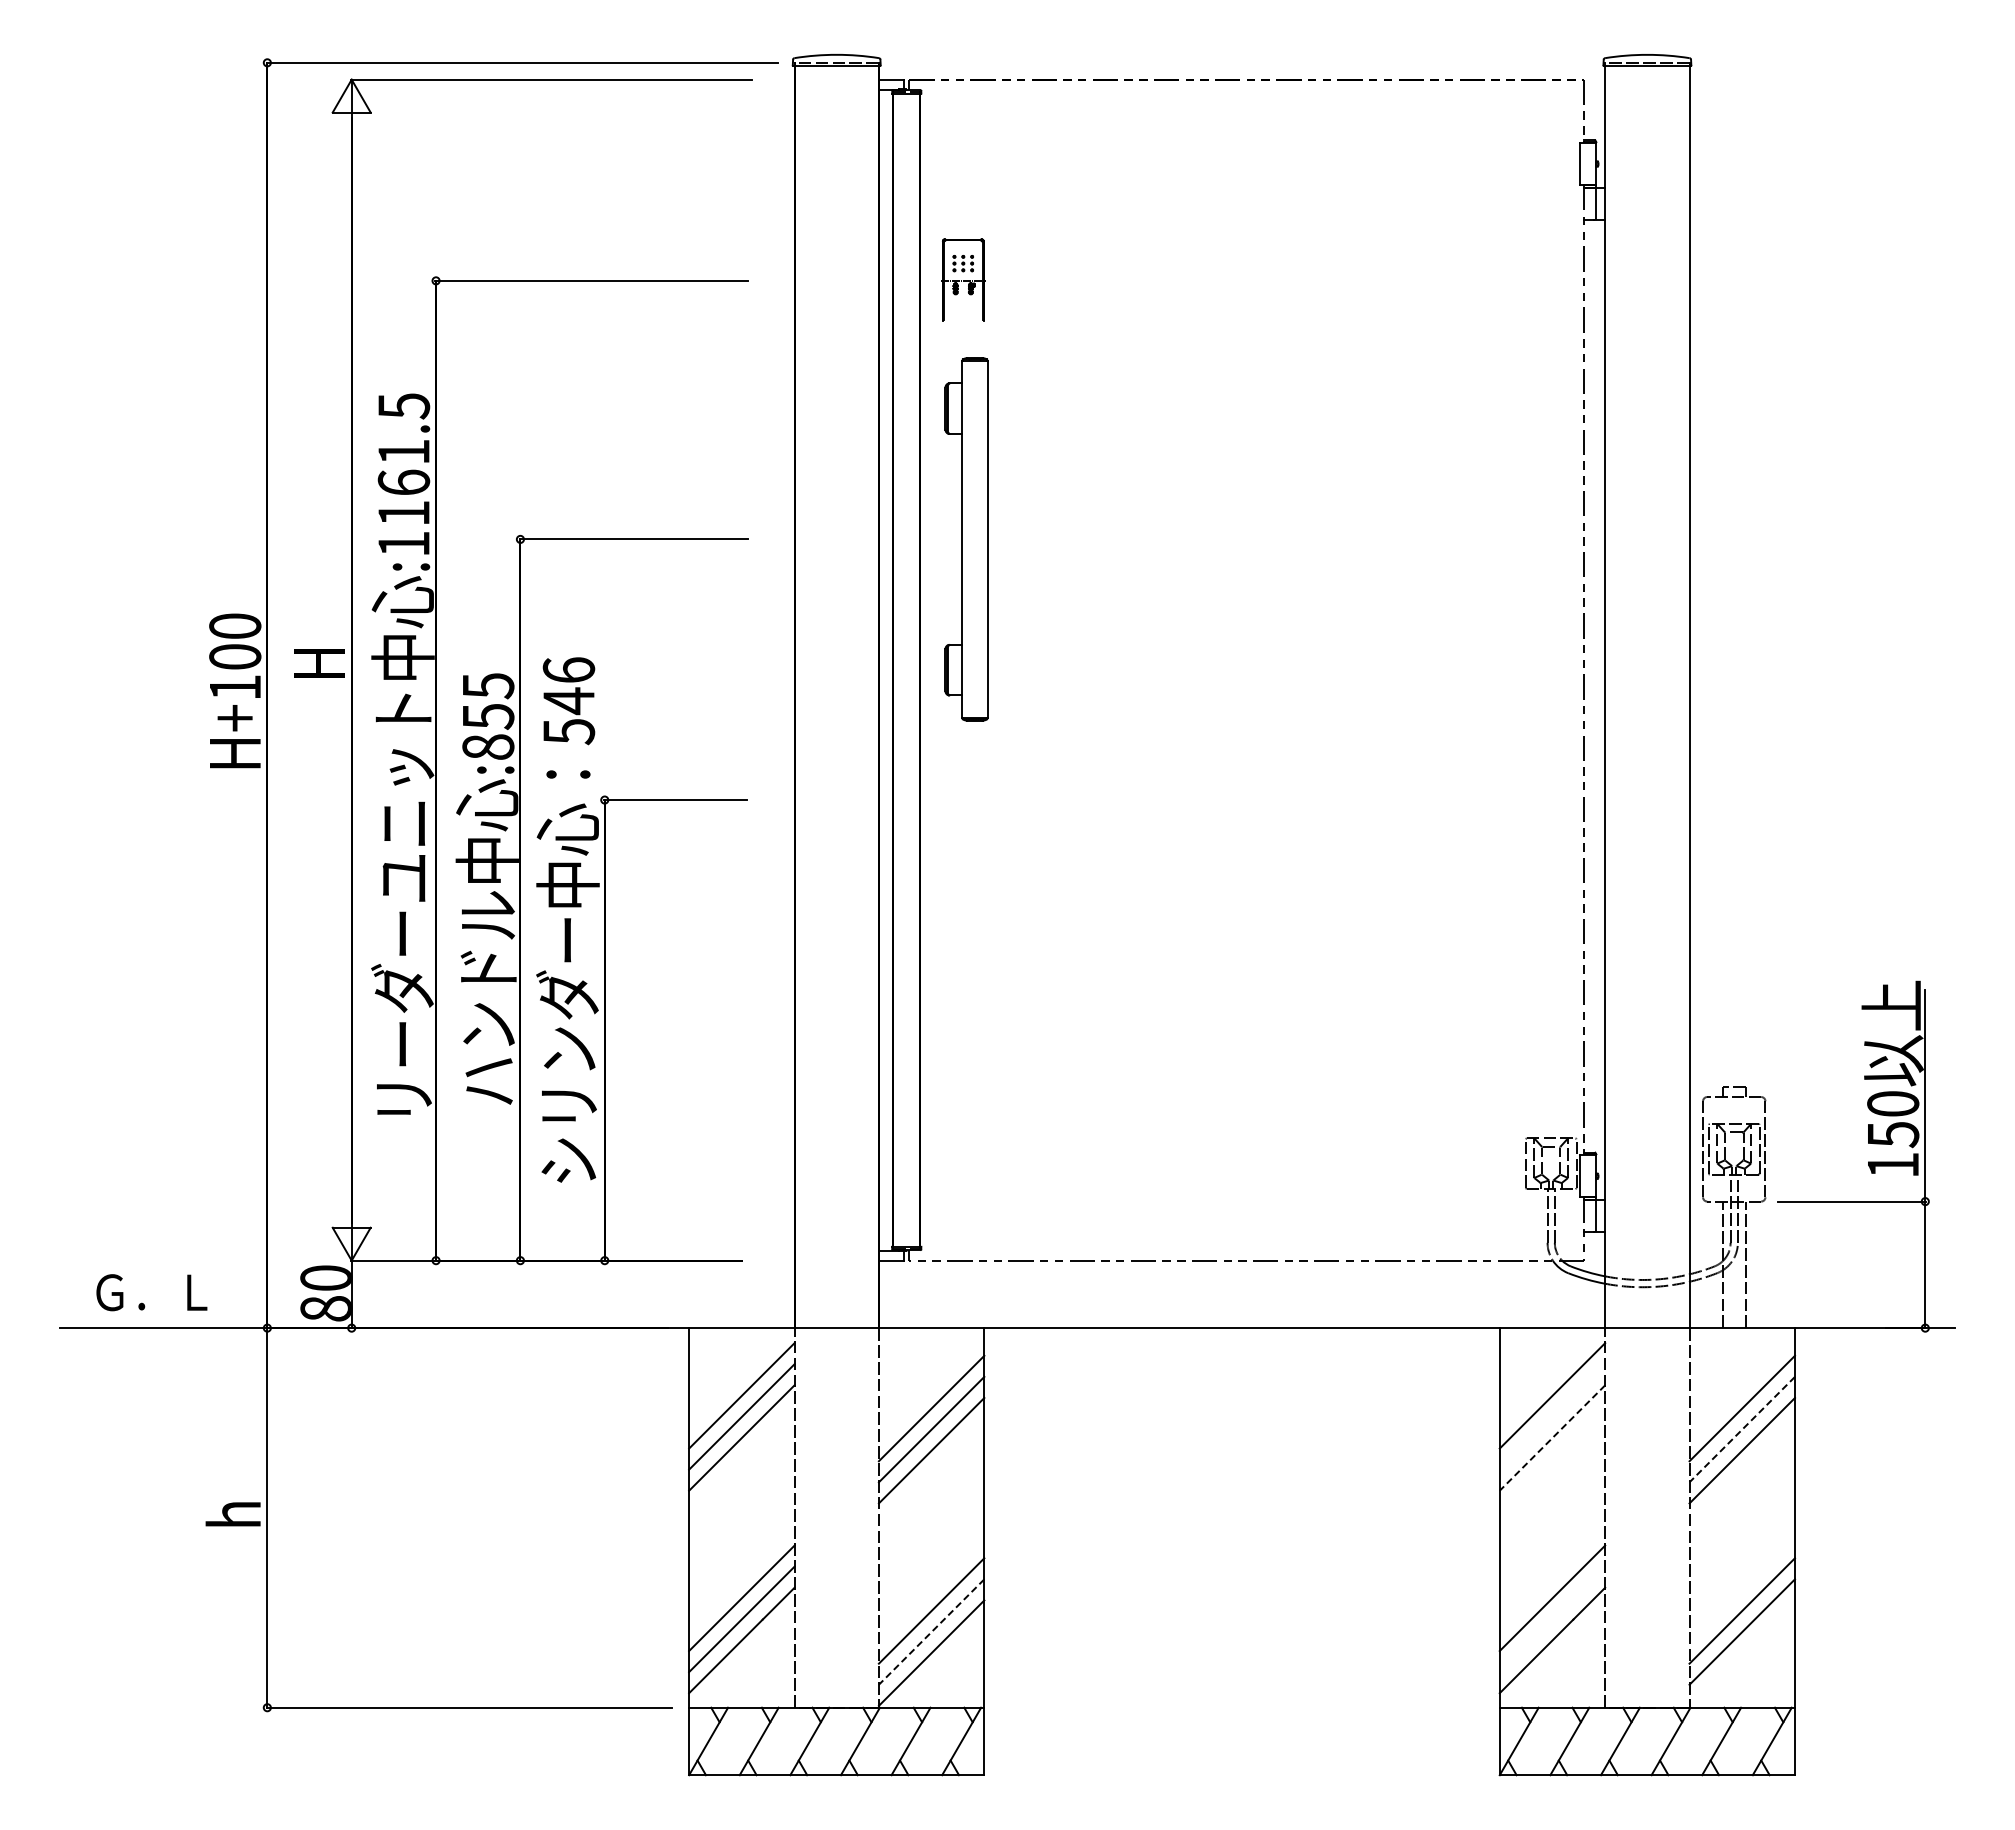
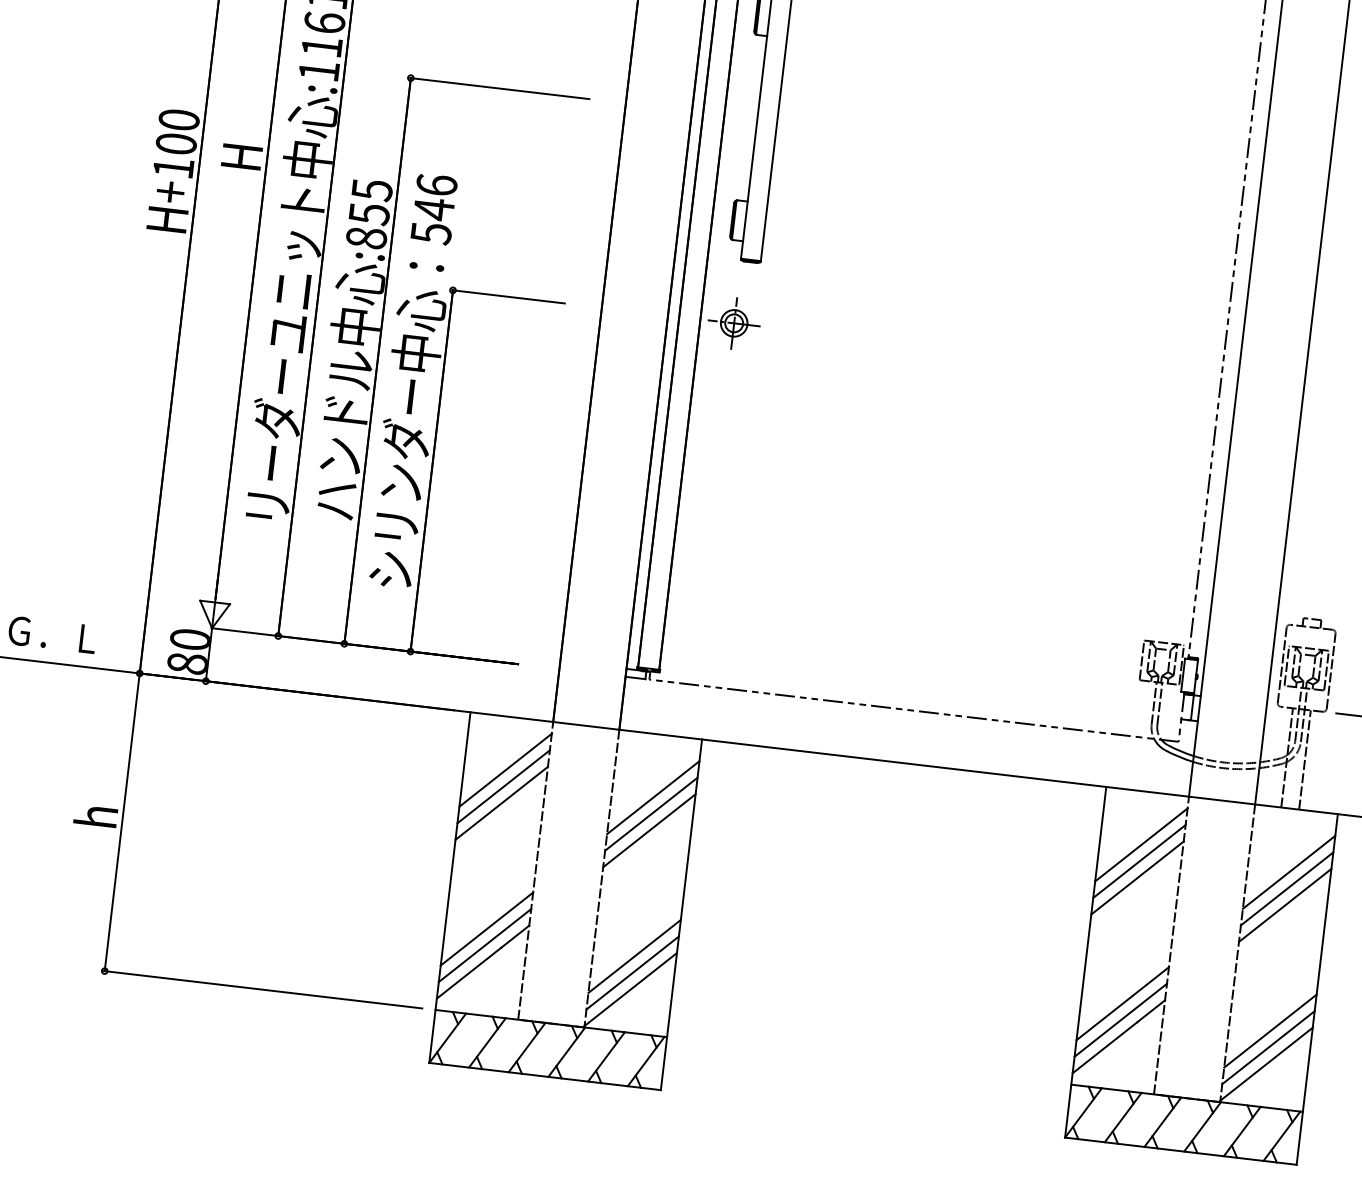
part: (963, 800) -> (734, 323), added
line: (1552, 1416) -> (1139, 861), added
line: (1742, 1429) -> (1287, 888), dashed -> solid
line: (1552, 1438) -> (1137, 878), dashed -> solid
line: (1552, 1619) -> (1120, 1020), added
line: (931, 1632) -> (632, 973), dashed -> solid
line: (1741, 1652) -> (1266, 1063), added

